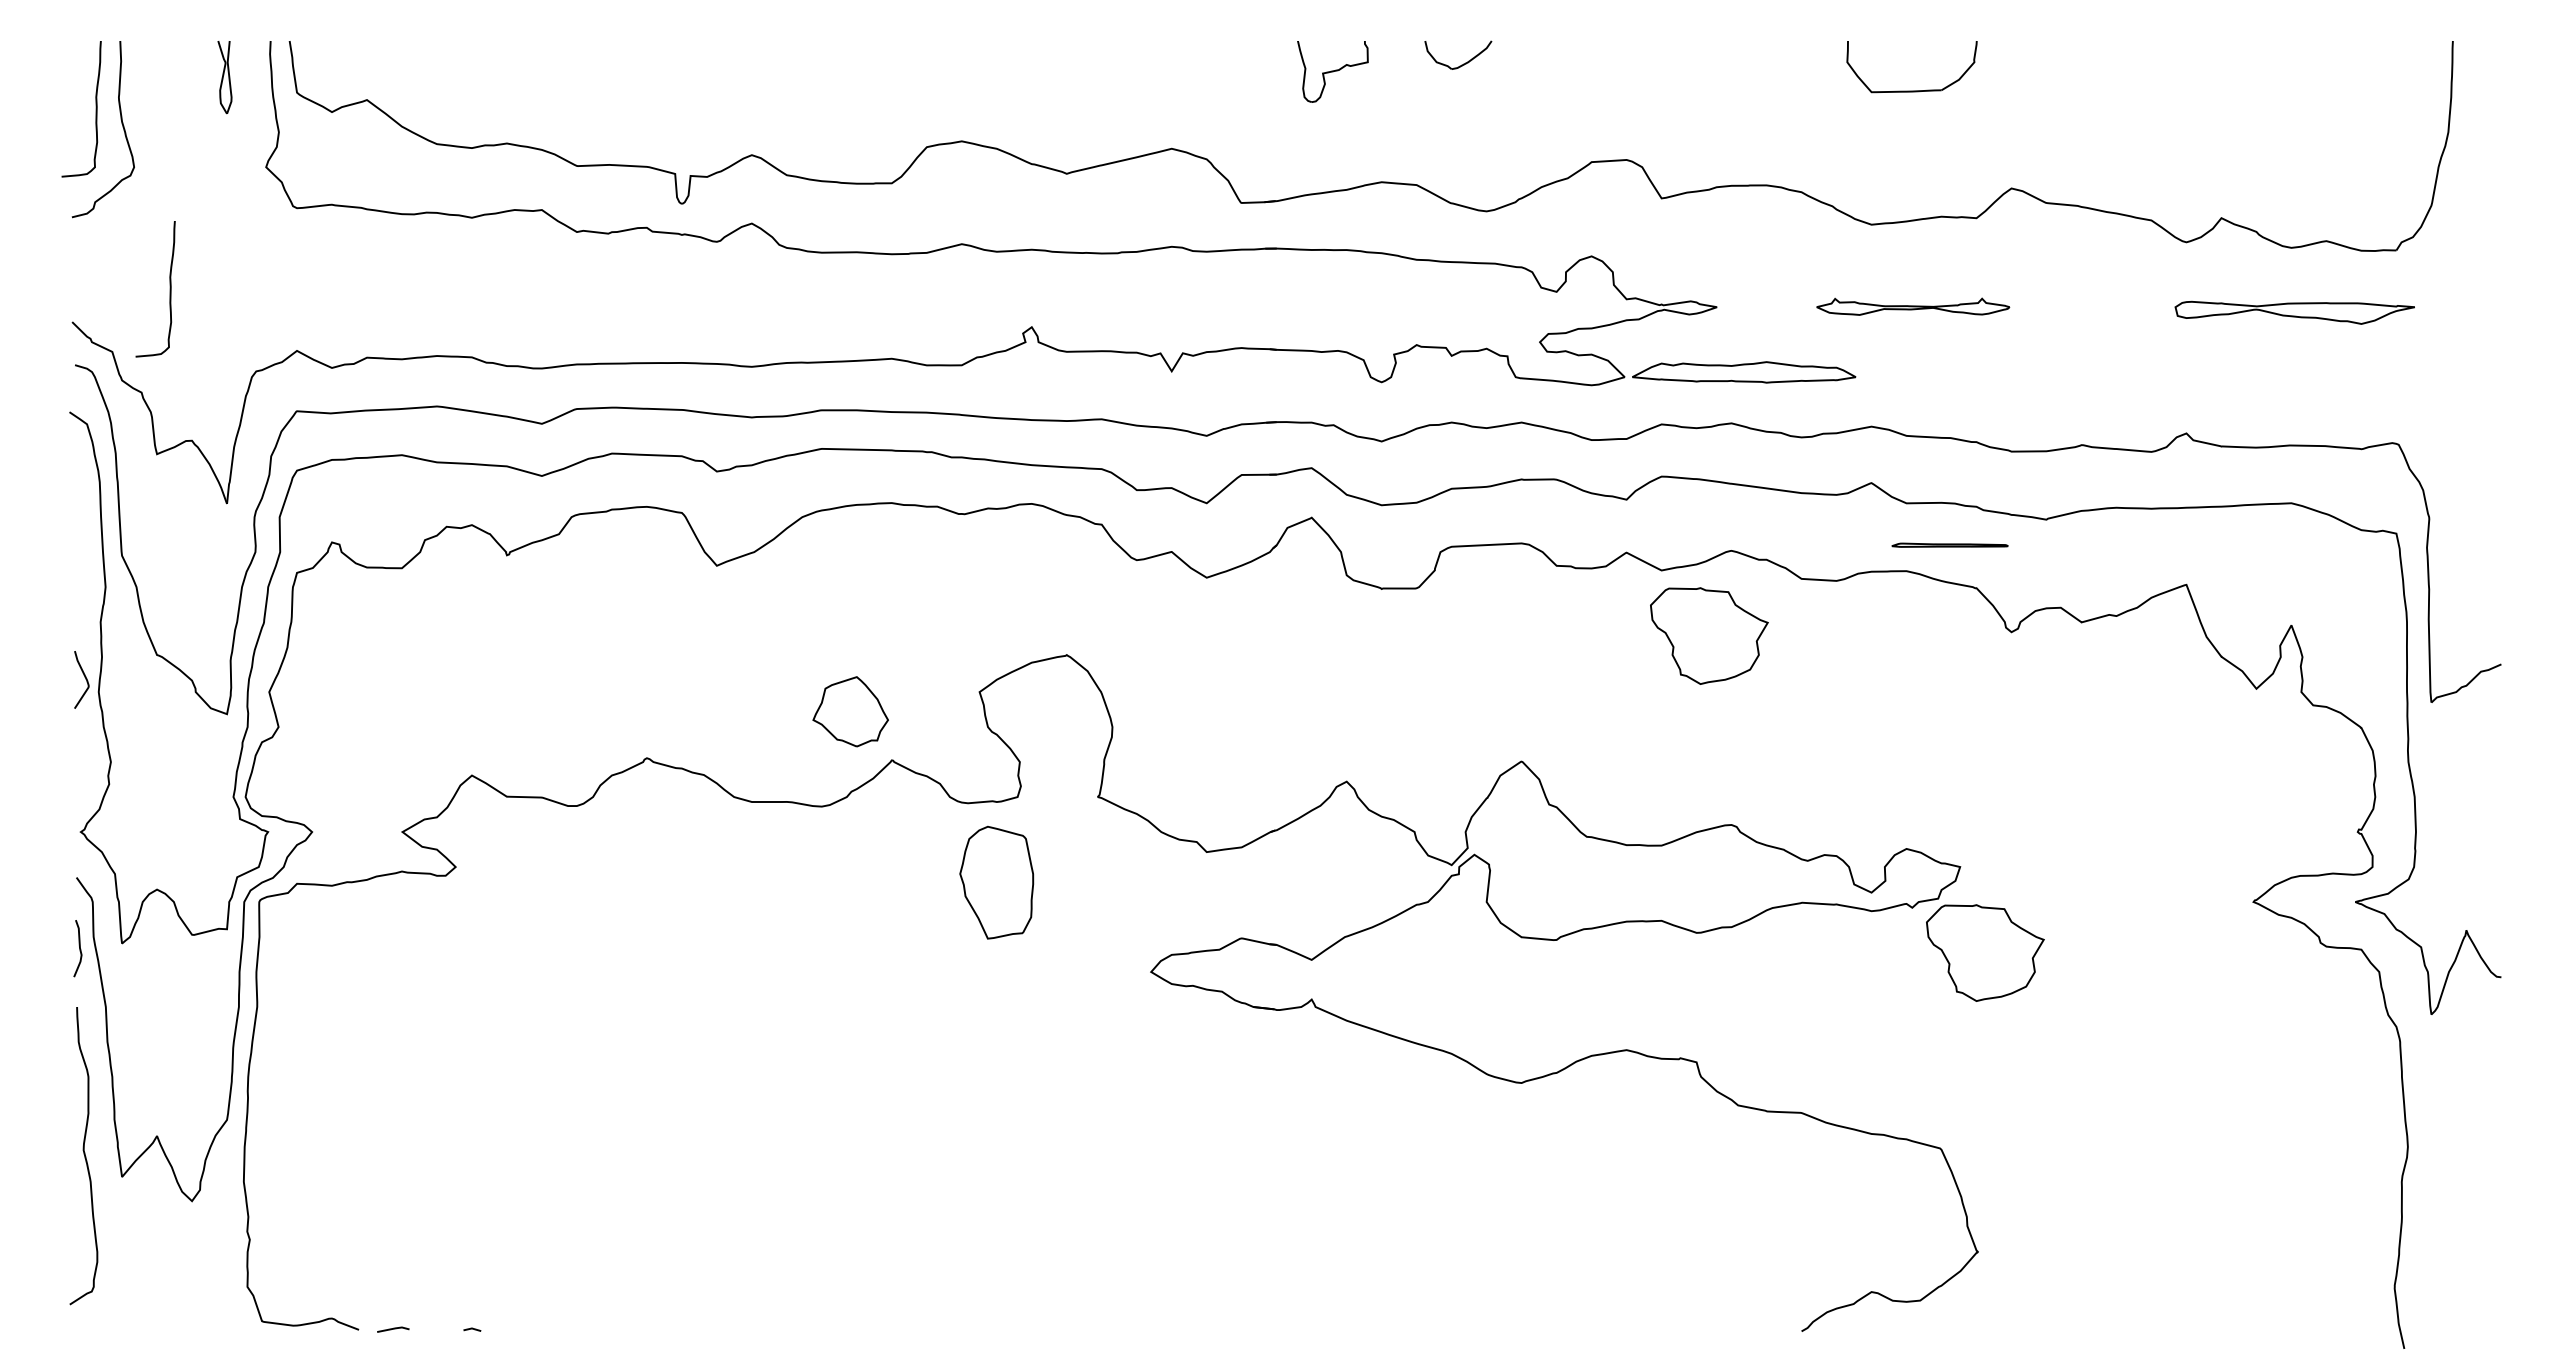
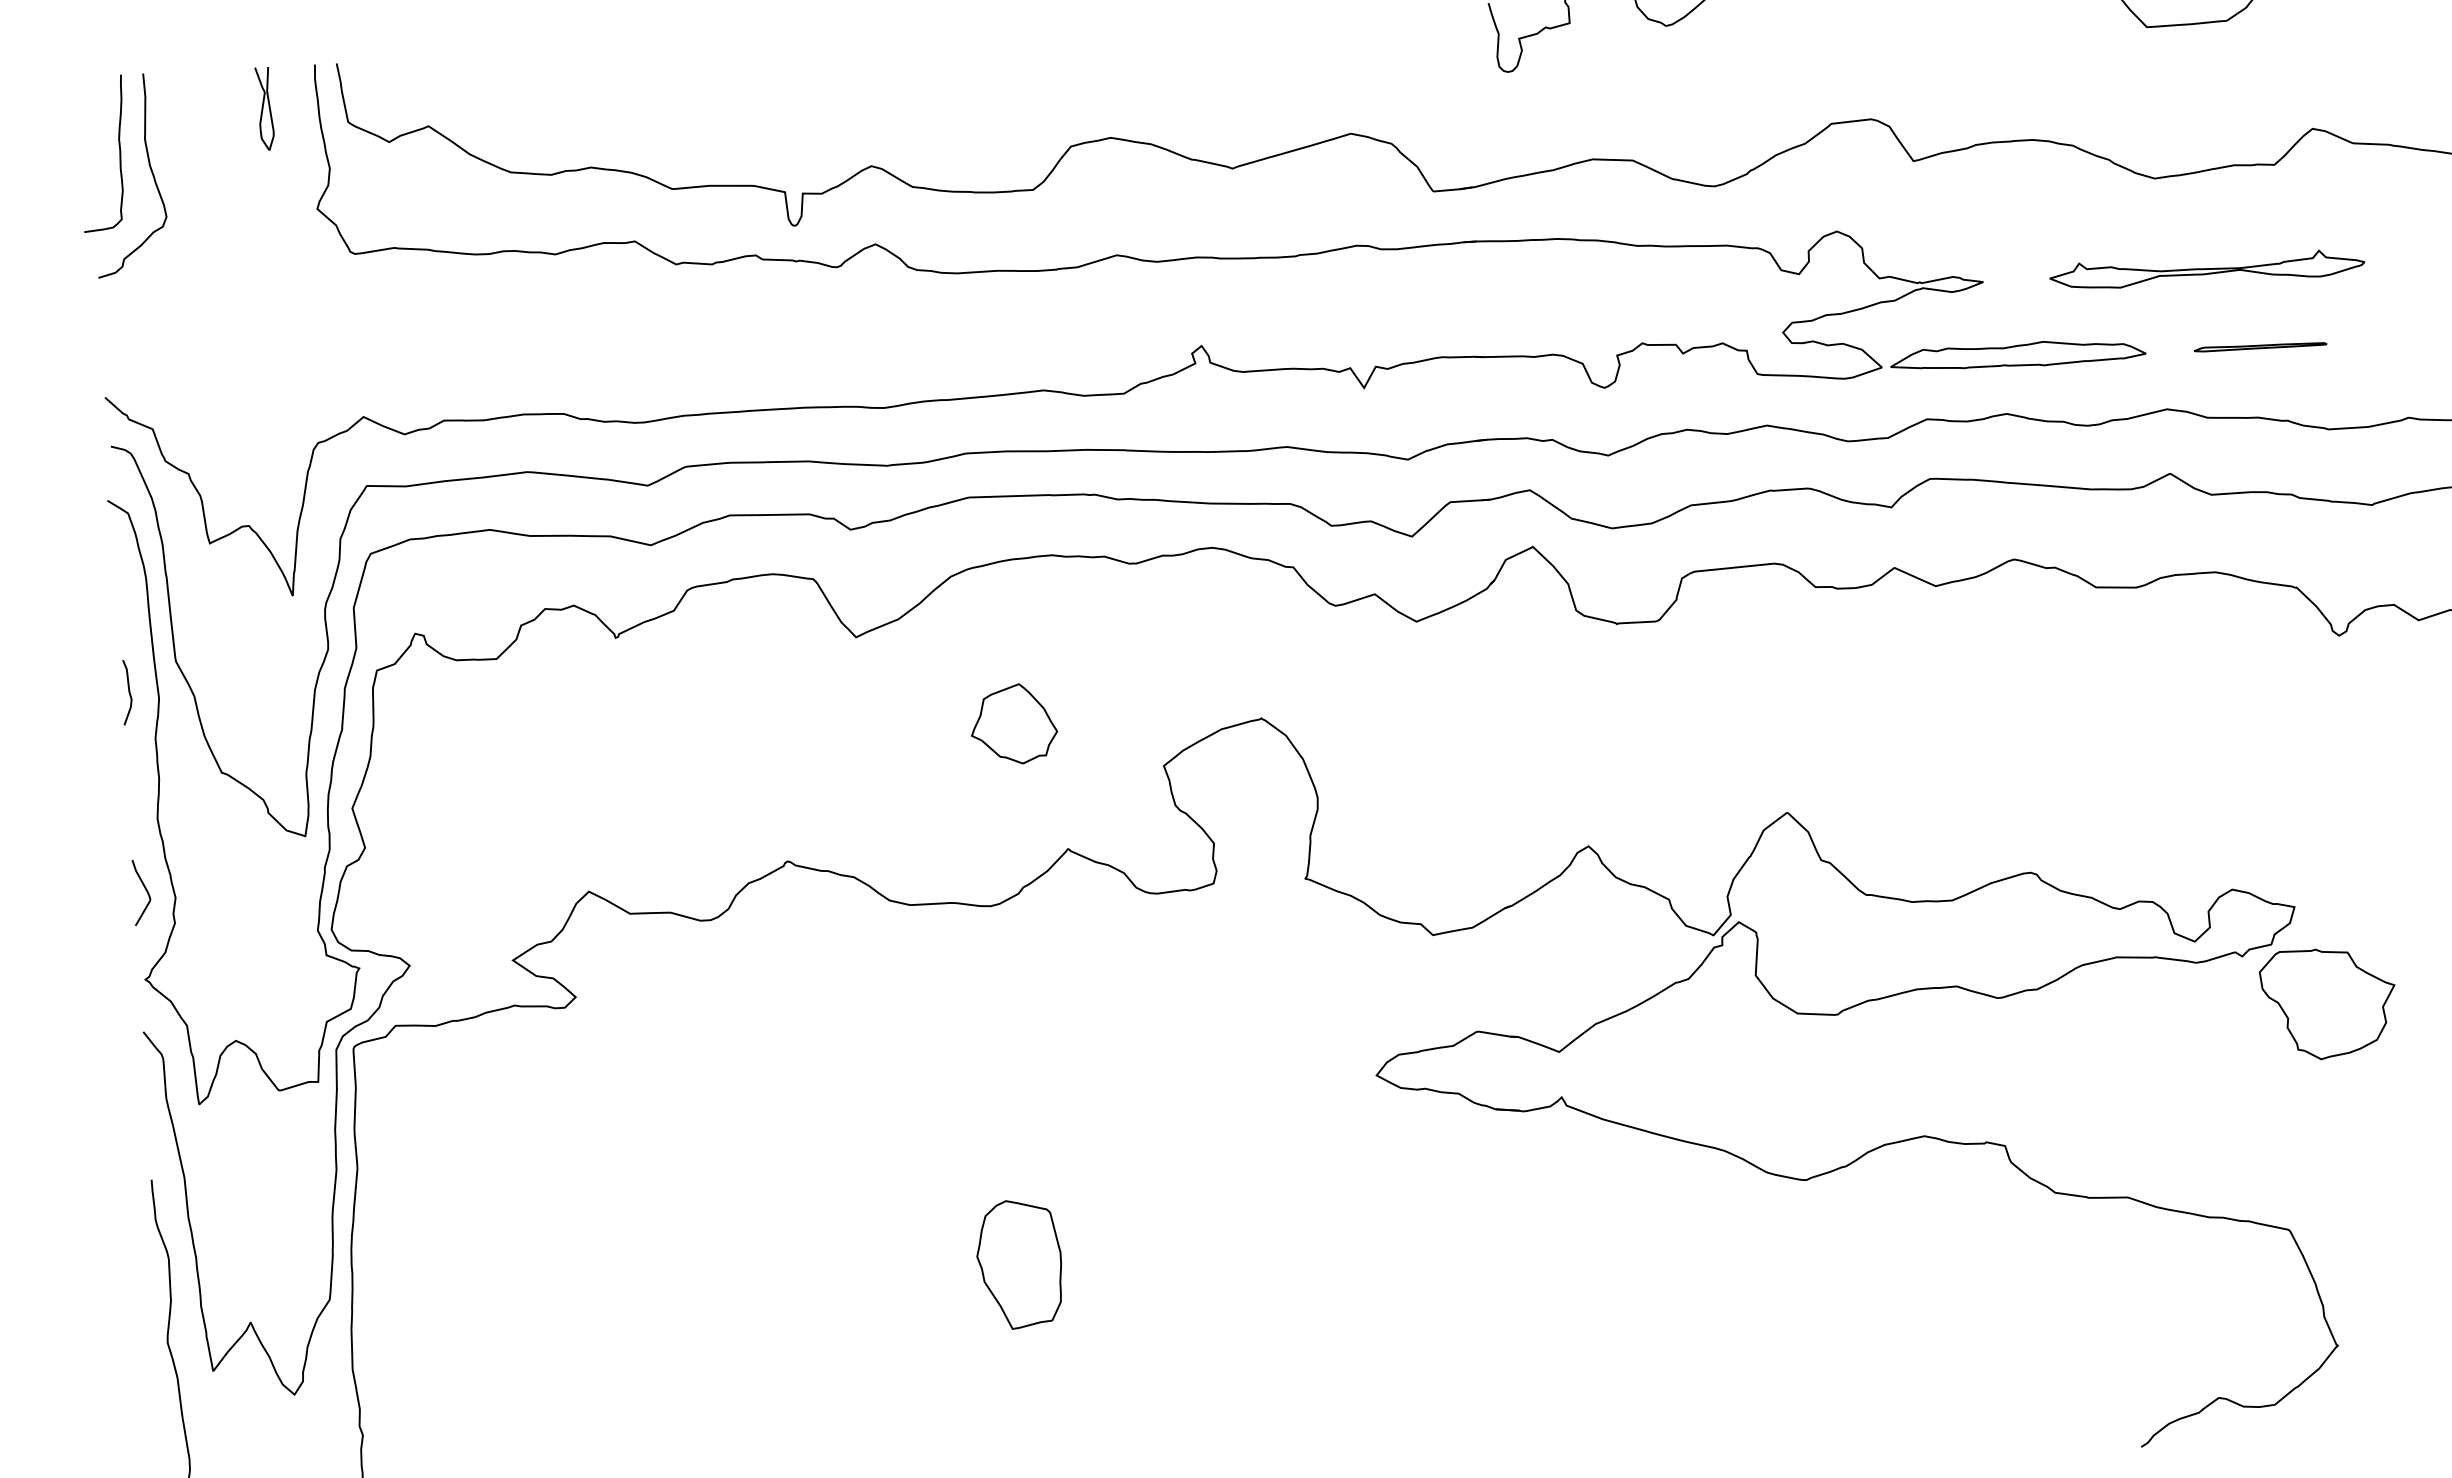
curve: (169, 289) -> (214, 354), removed
part: (1913, 306) -> (2207, 269), size x1.43
part: (1949, 544) -> (2259, 345), moved
part: (1709, 635) -> (1994, 657), removed
curve: (84, 677) -> (144, 889), moved
part: (850, 711) -> (1013, 723), moved
part: (996, 882) -> (1019, 1264), moved
curve: (79, 948) -> (128, 692), moved

